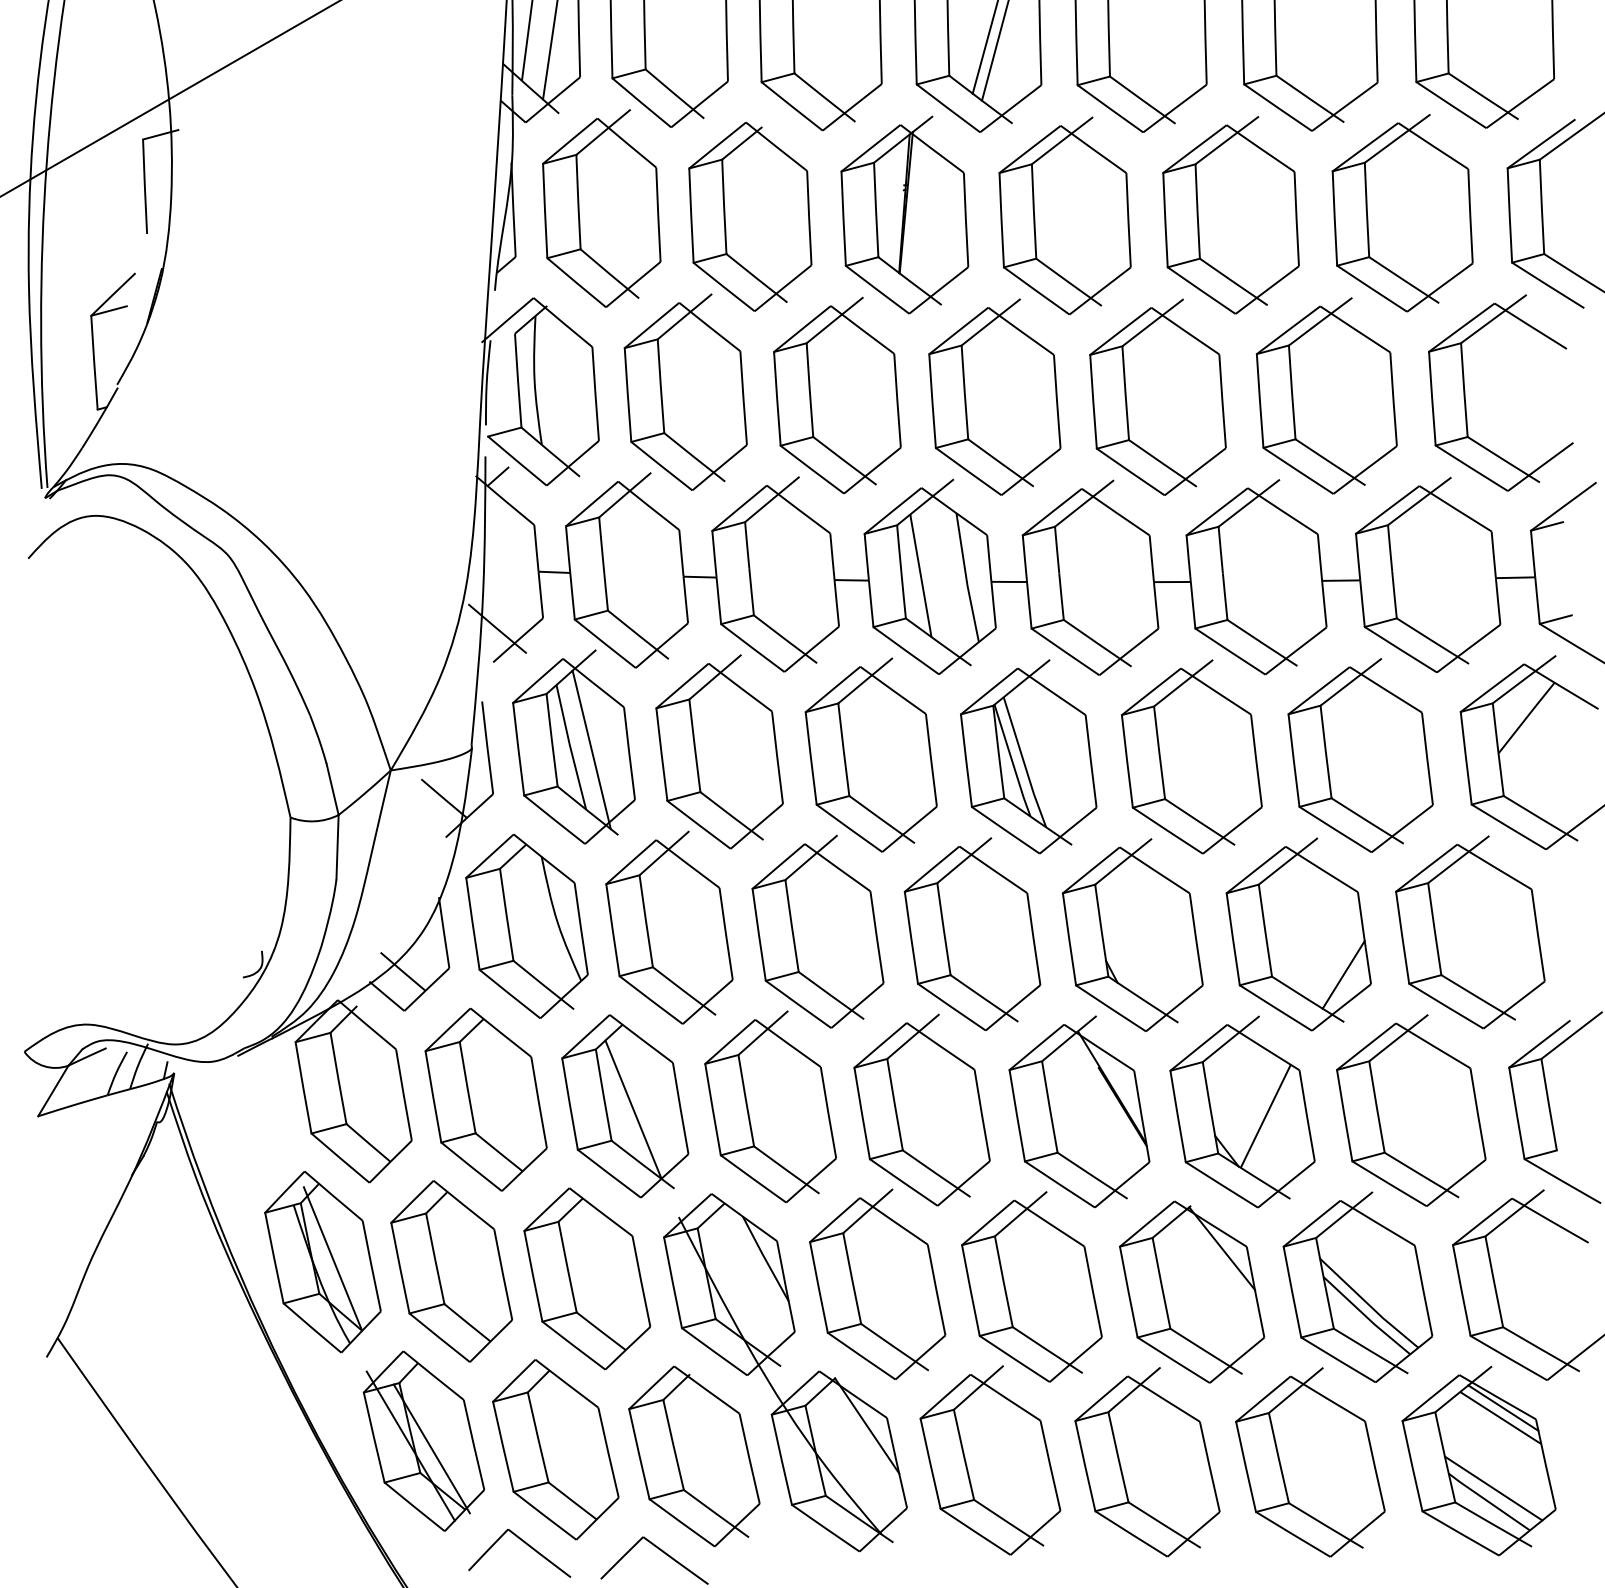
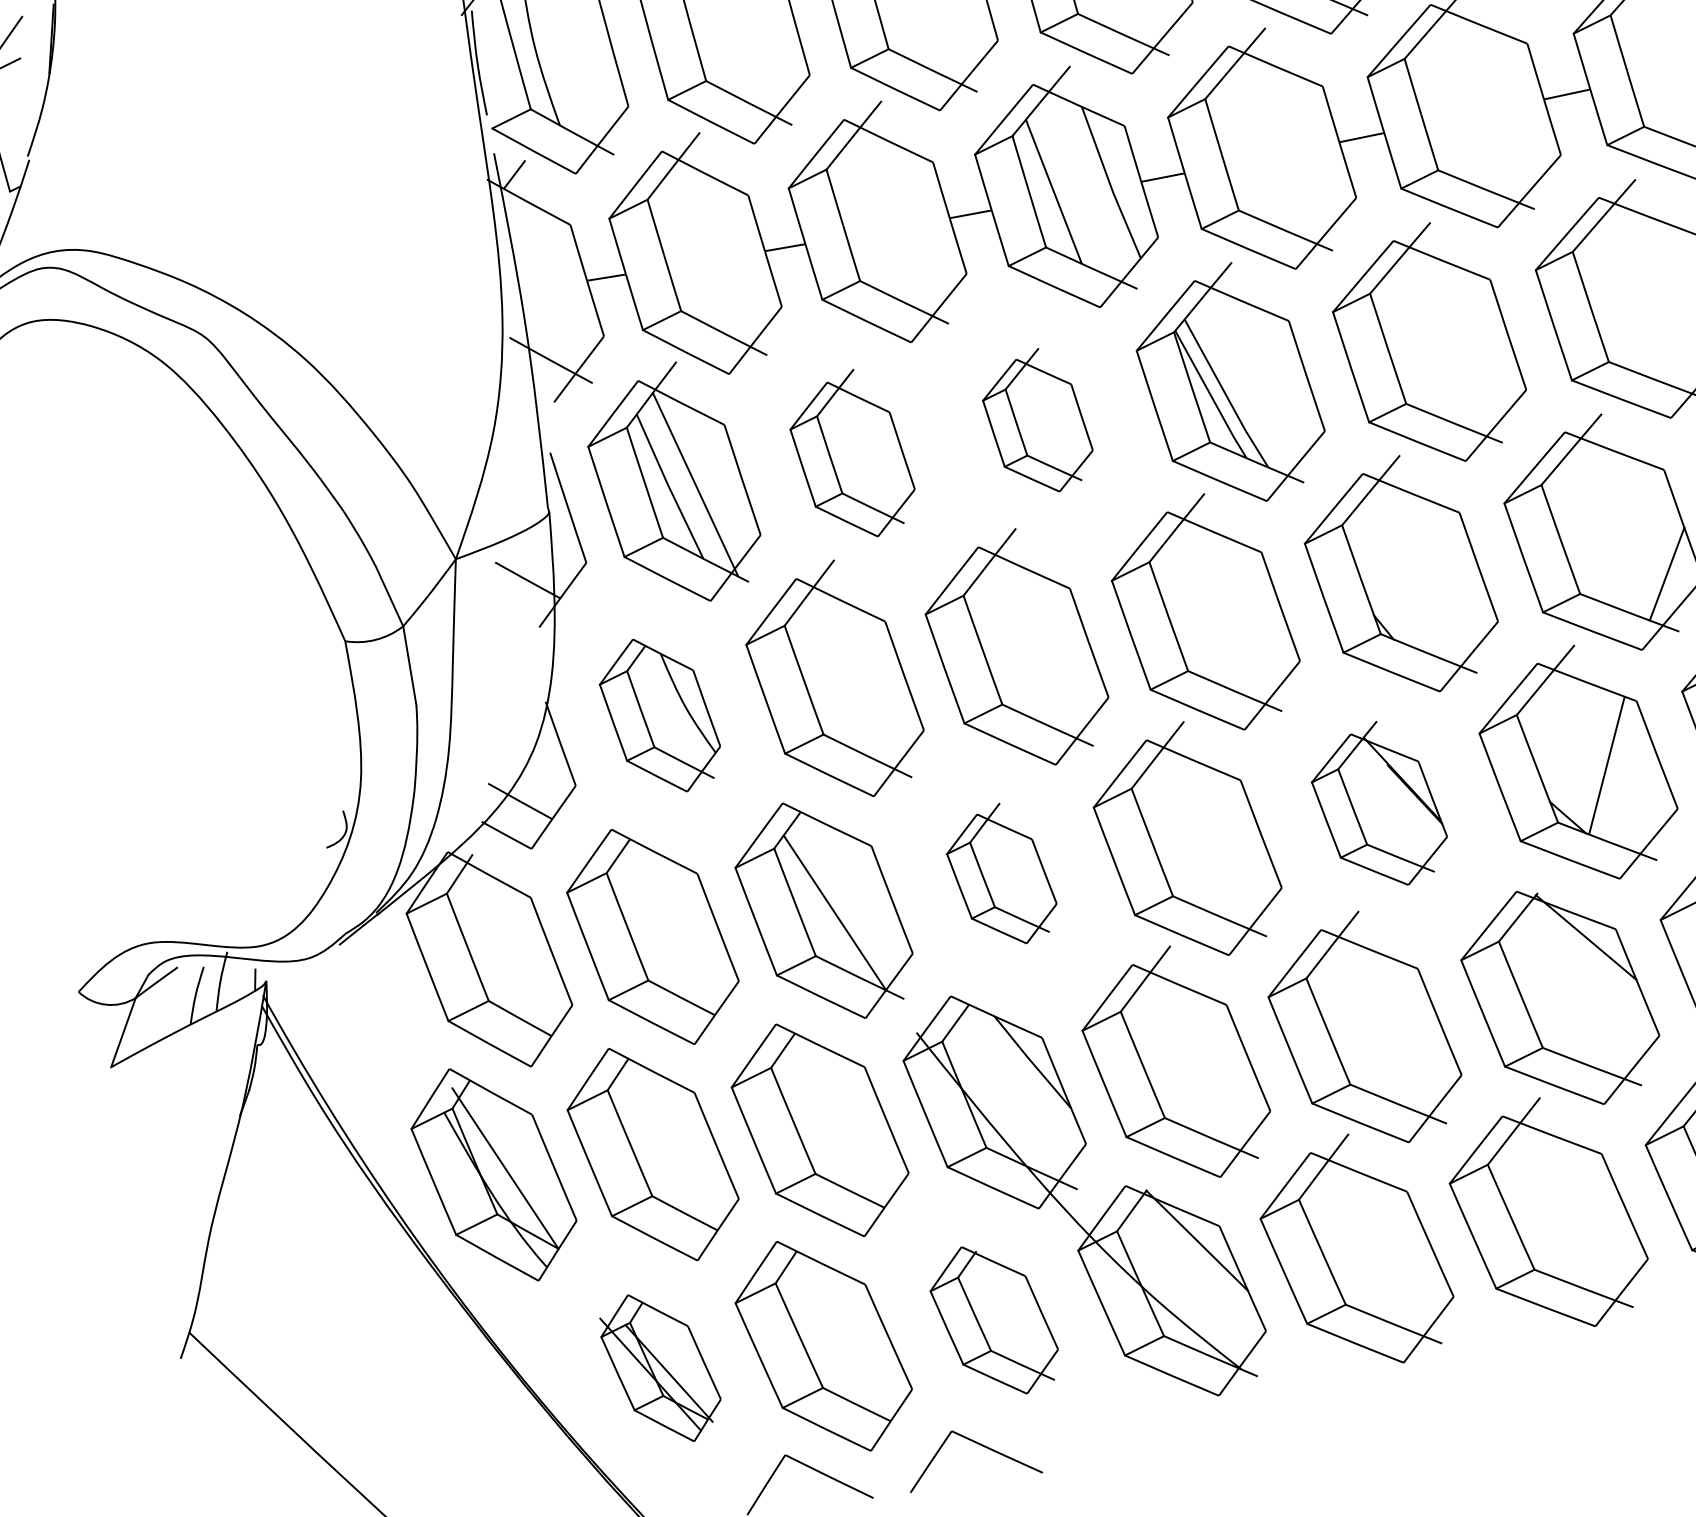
part: (719, 751) -> (851, 455), size x0.7
part: (870, 754) -> (1036, 421), size x0.6
part: (526, 925) -> (659, 714), size x0.7
part: (770, 1106) -> (1001, 875), size x0.6
part: (1079, 1111) -> (1378, 805), size x0.7
part: (423, 1440) -> (660, 1367), size x0.7
part: (694, 1456) -> (994, 1320), size x0.7

